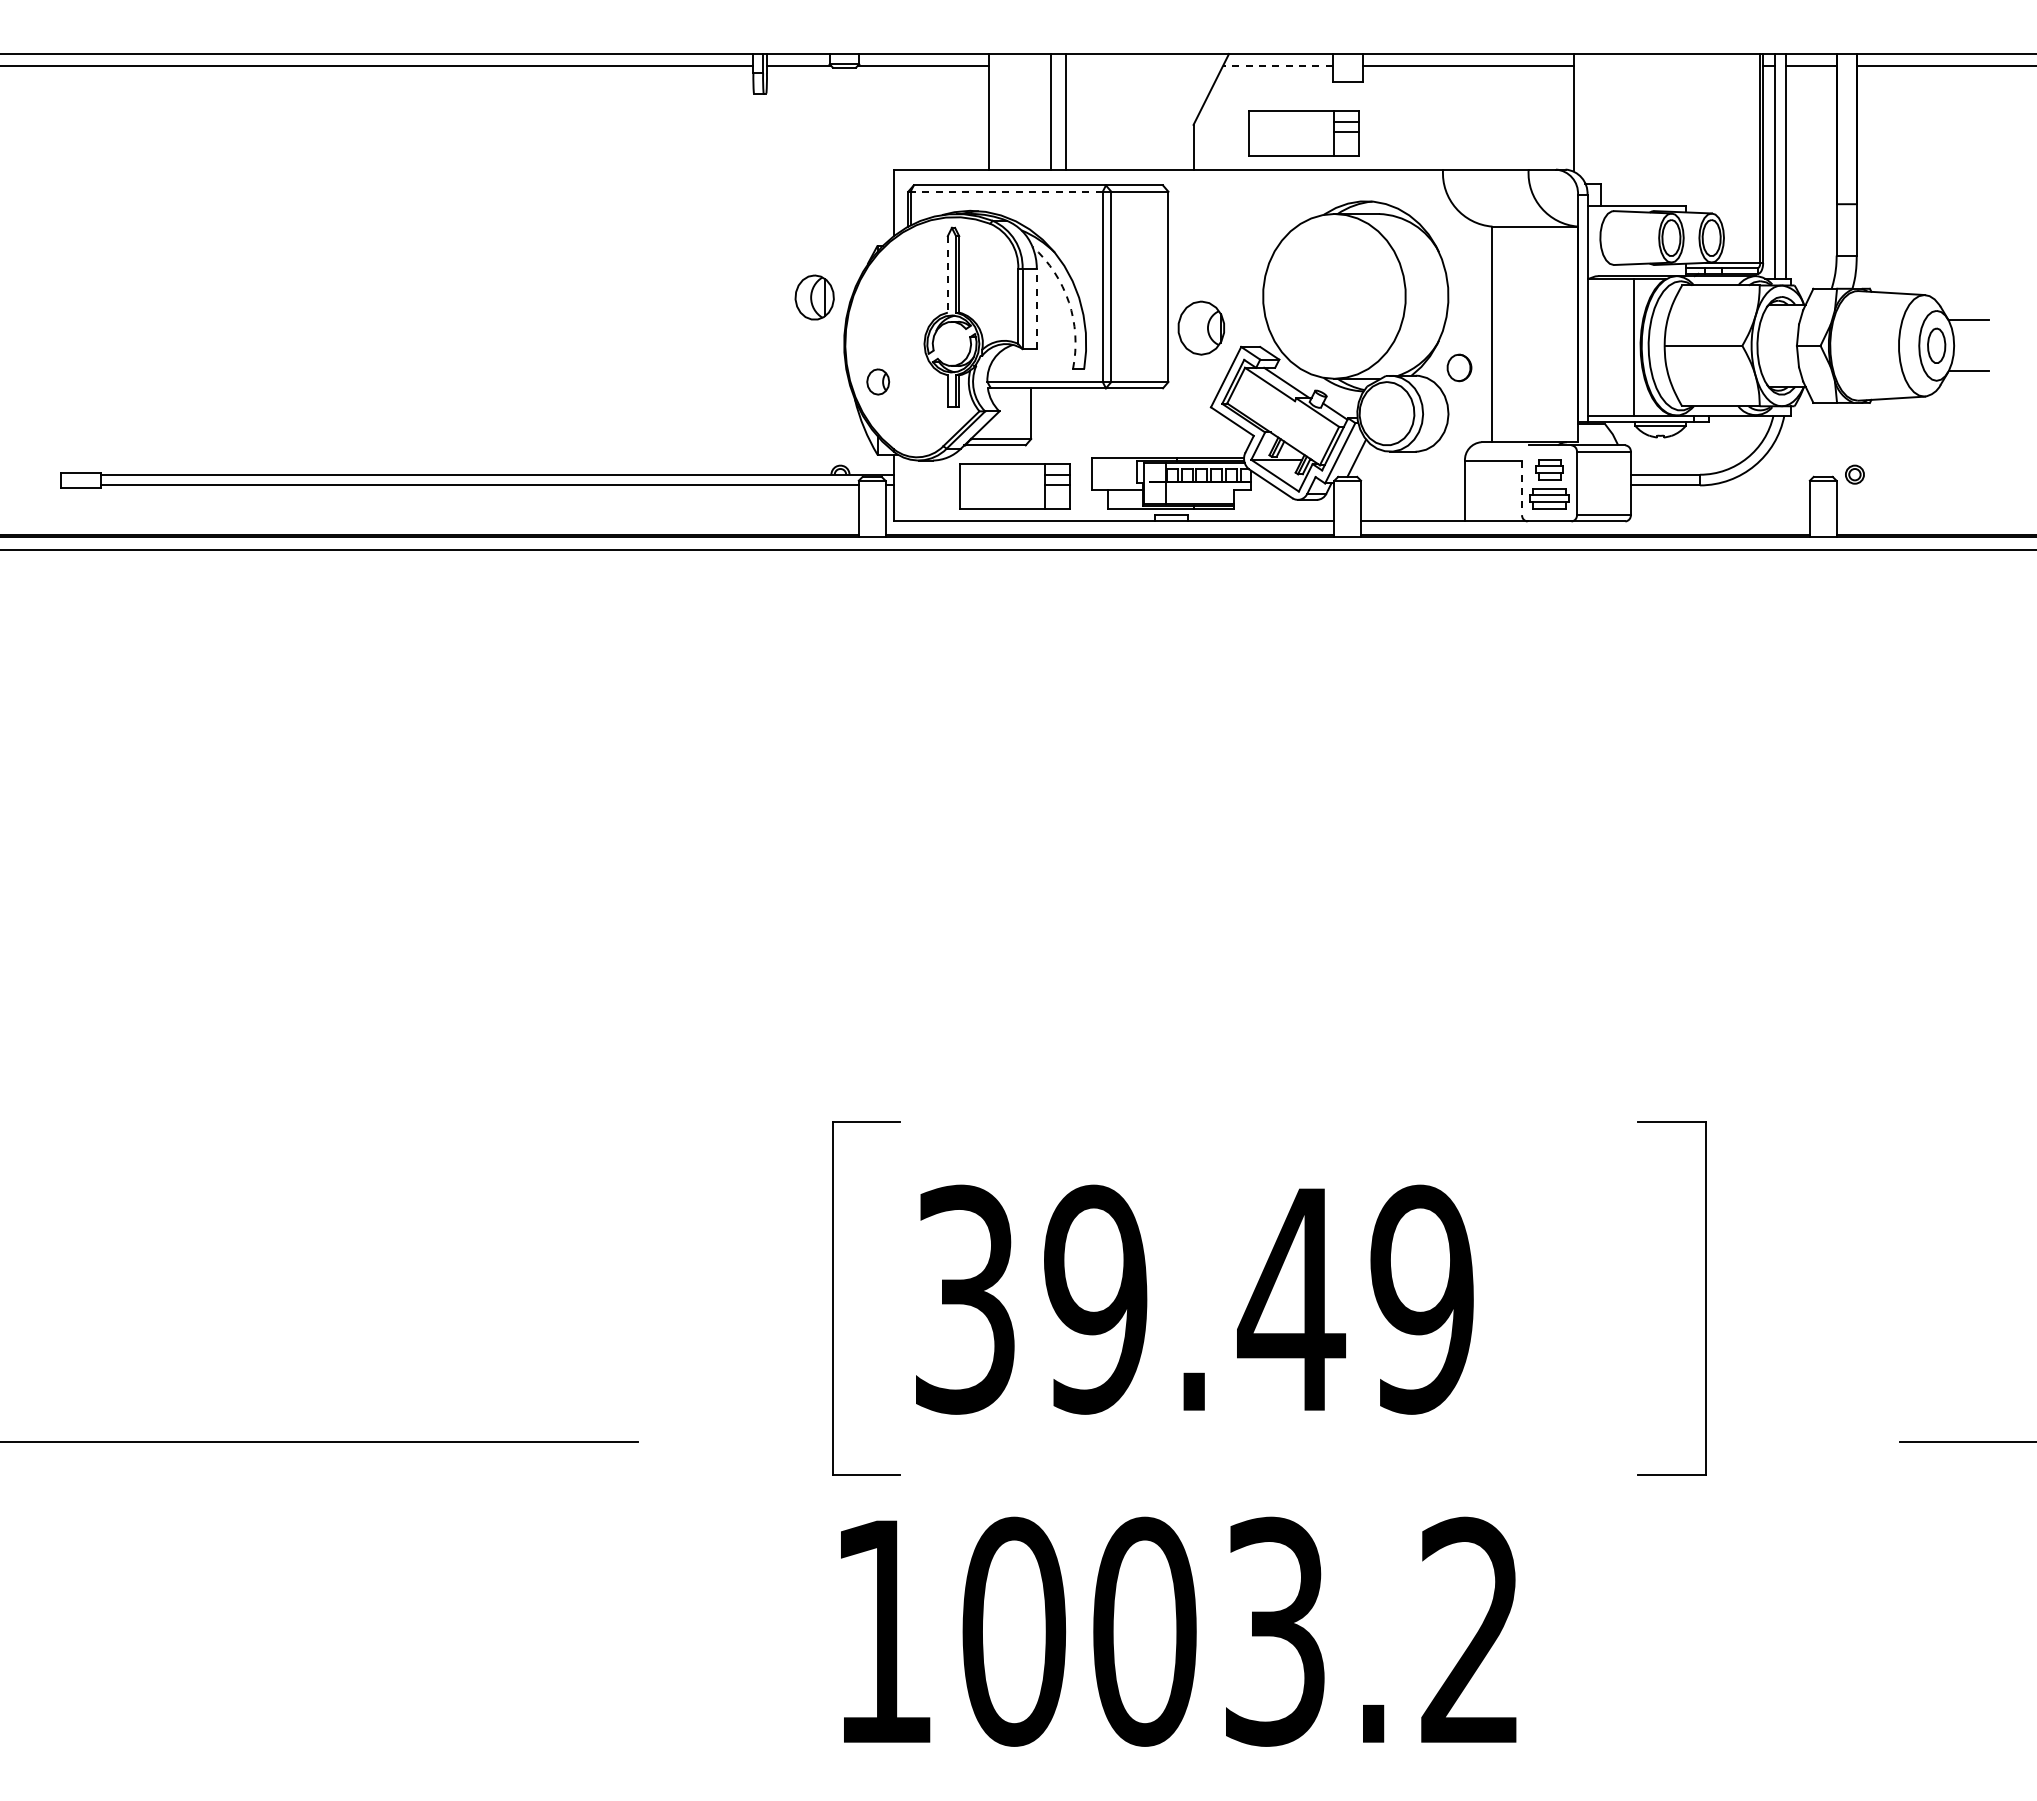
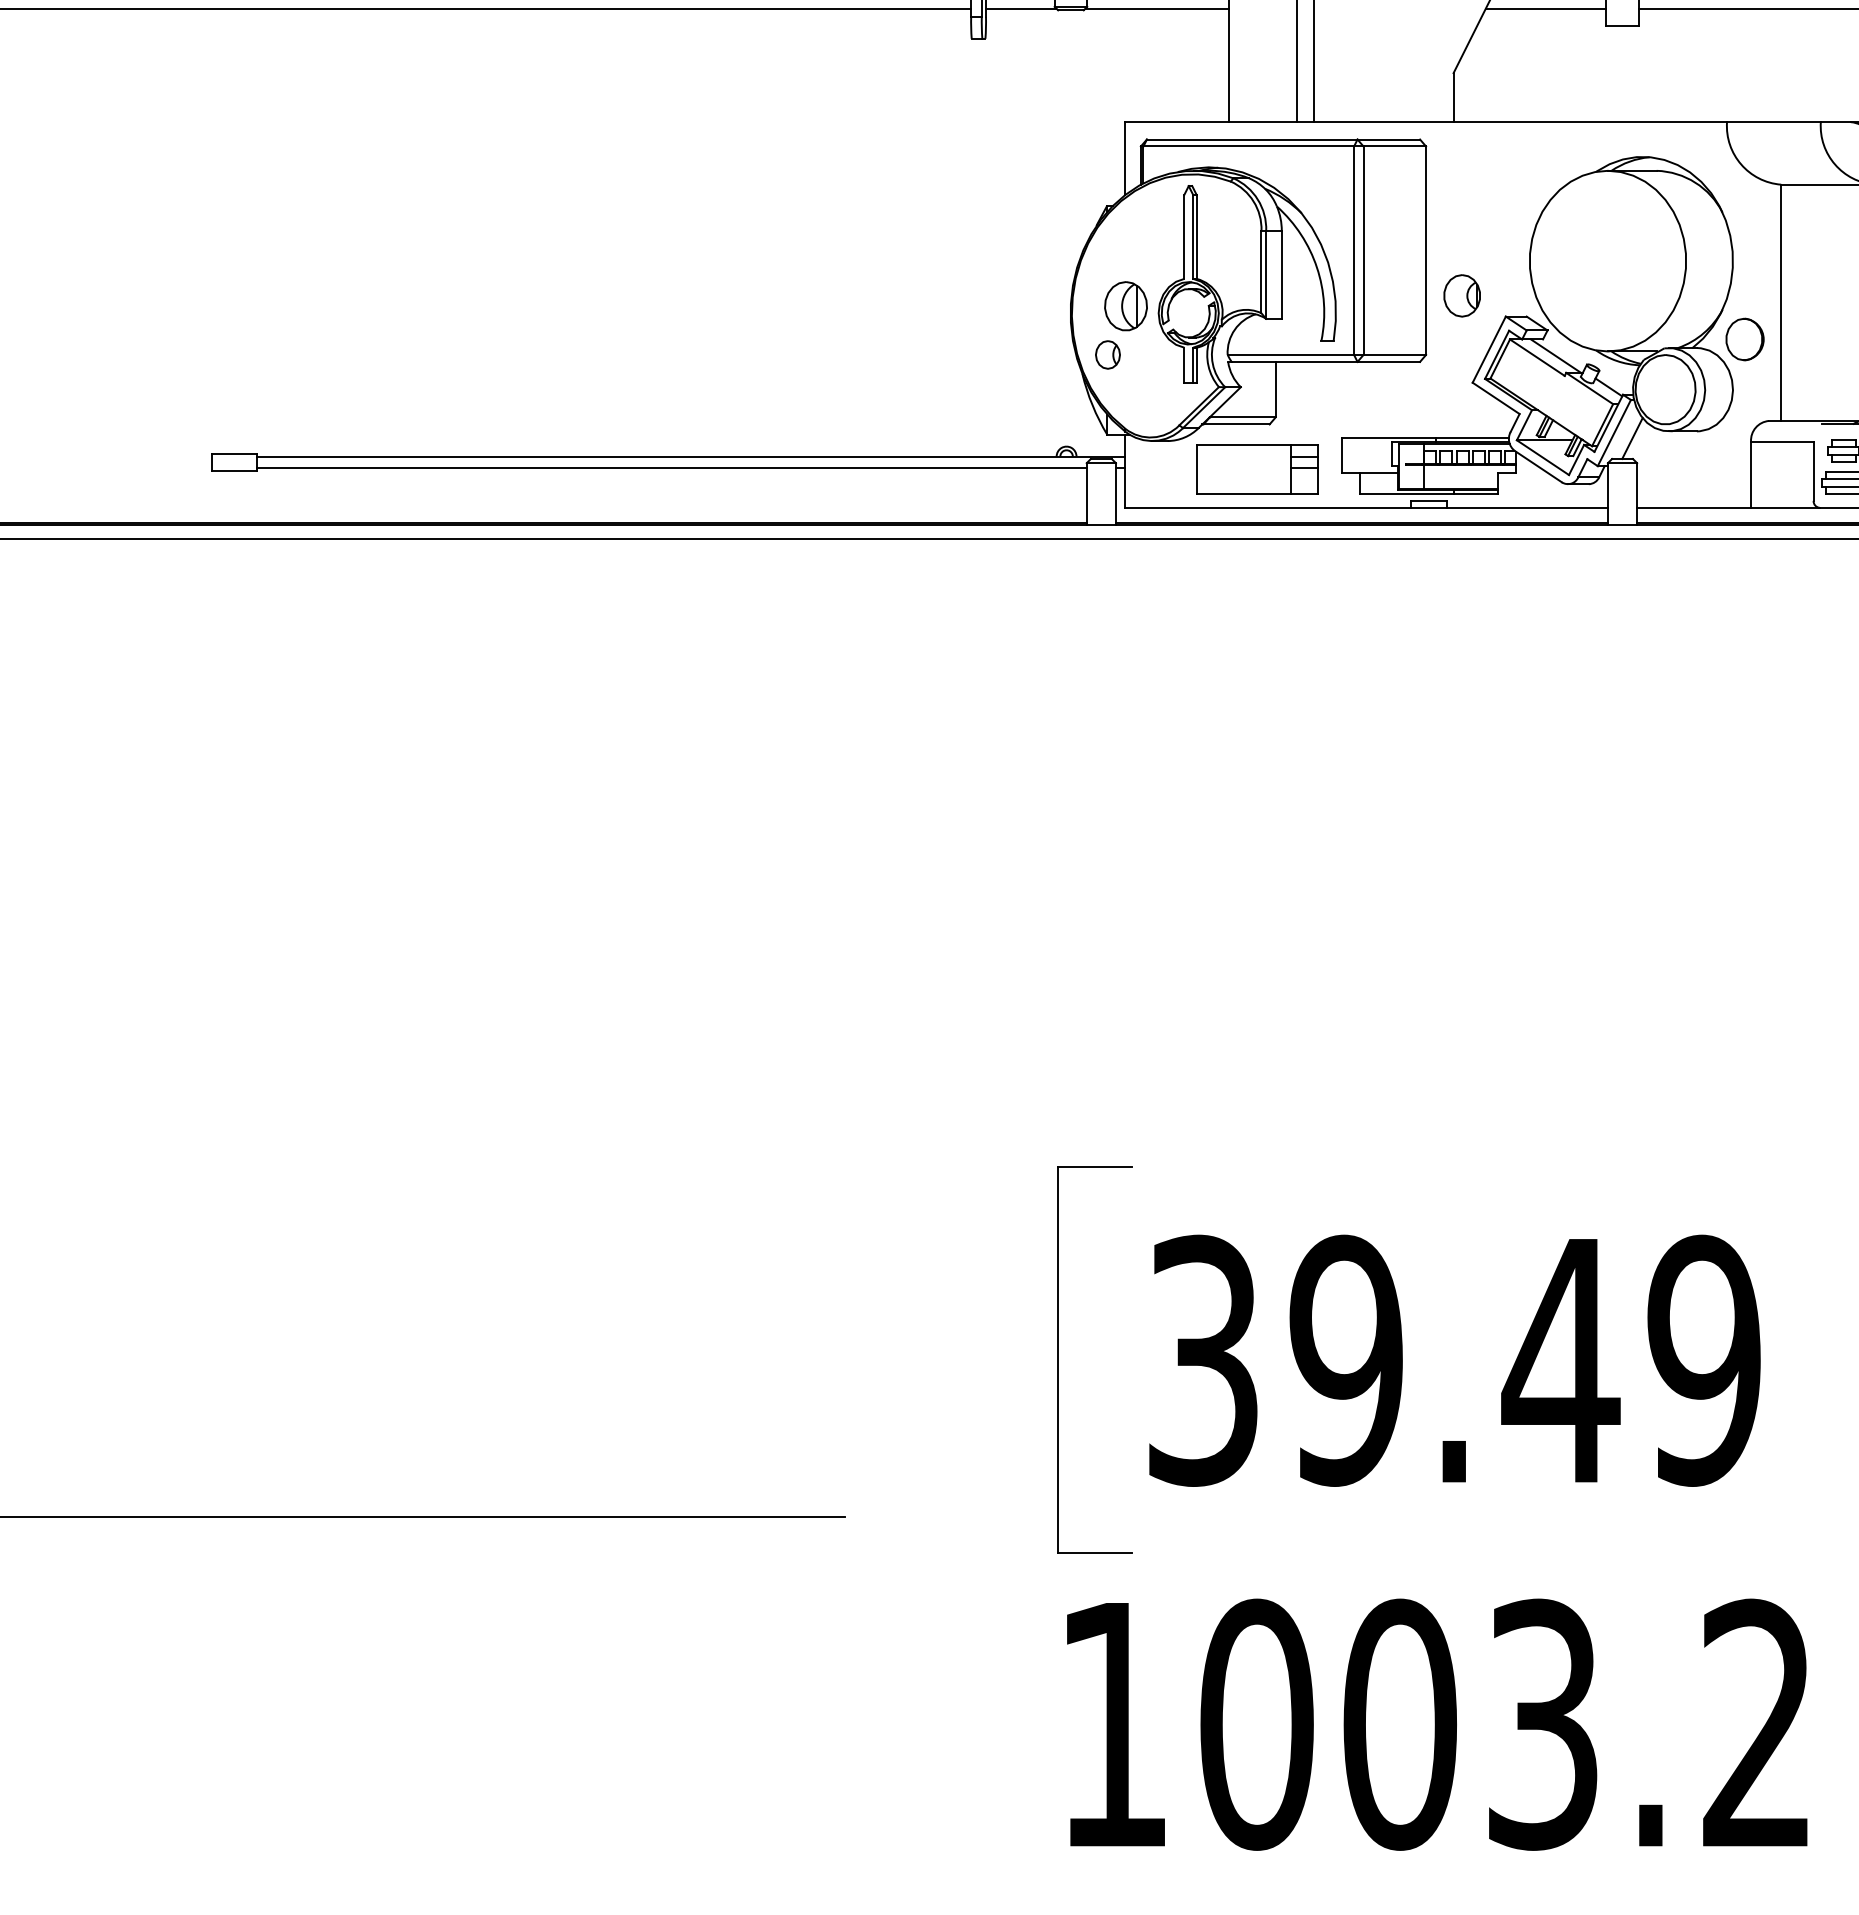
line: (1277, 65) -> (1545, 8), dashed -> solid
part: (1303, 133) -> (1574, 82), removed
line: (1006, 191) -> (1248, 146), dashed -> solid
line: (947, 274) -> (1183, 237), dashed -> solid
part: (814, 297) -> (1125, 306), moved
arc: (1068, 302) -> (1316, 267), dashed -> solid
line: (1036, 308) -> (1281, 274), dashed -> solid
part: (1201, 327) -> (1462, 295), size x0.71
part: (1459, 367) -> (1745, 339), size x1.43
line: (1522, 488) -> (1814, 471), dashed -> solid

